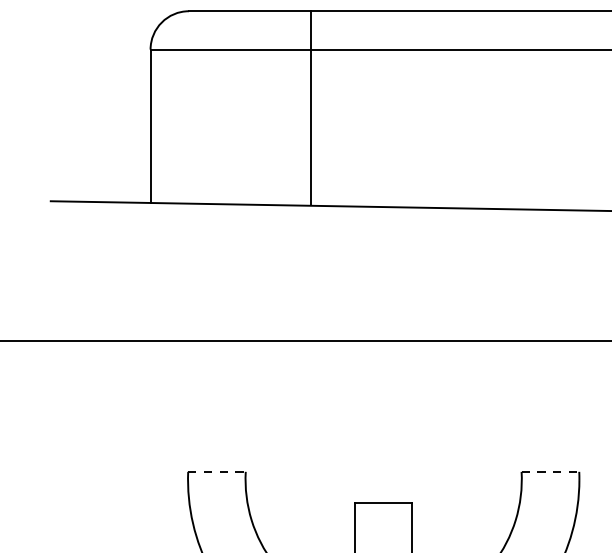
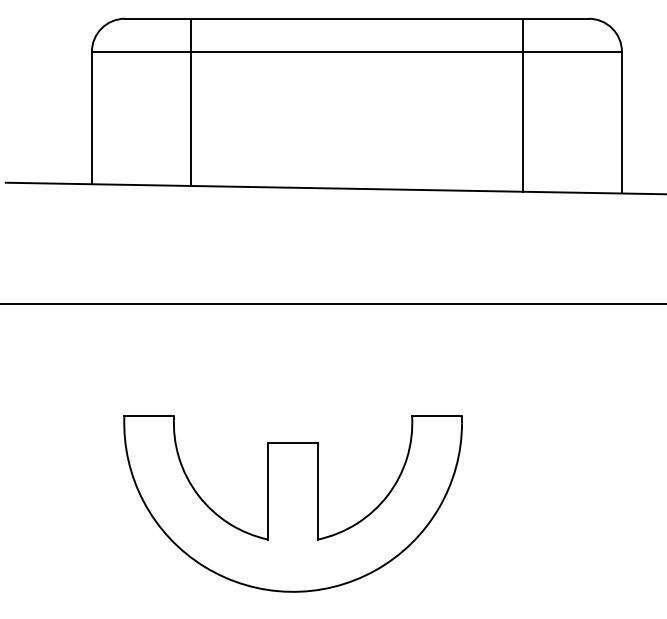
line: (311, 107) -> (191, 101), moved
line: (217, 472) -> (149, 416), dashed -> solid
line: (550, 472) -> (437, 416), dashed -> solid

